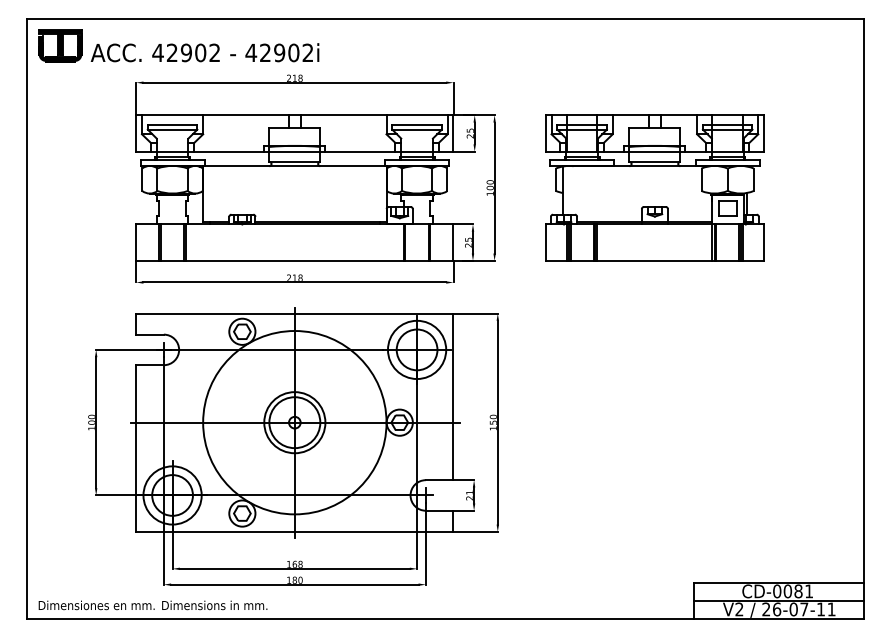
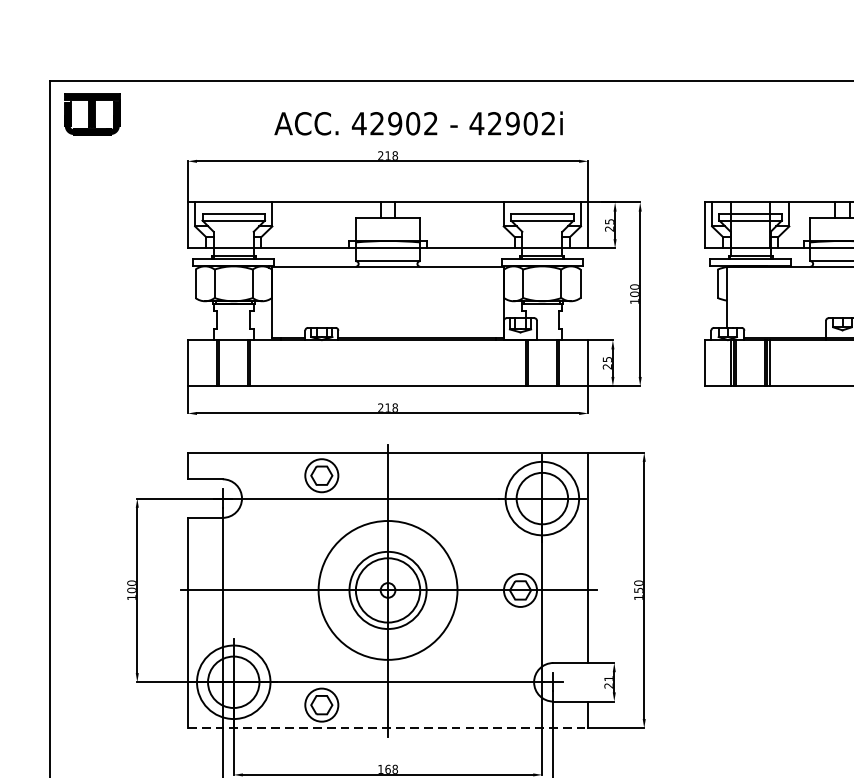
text: (204, 52) -> (417, 123), moved
circle: (294, 422) -> (387, 590), size x0.6
line: (294, 531) -> (387, 727), solid -> dashed

